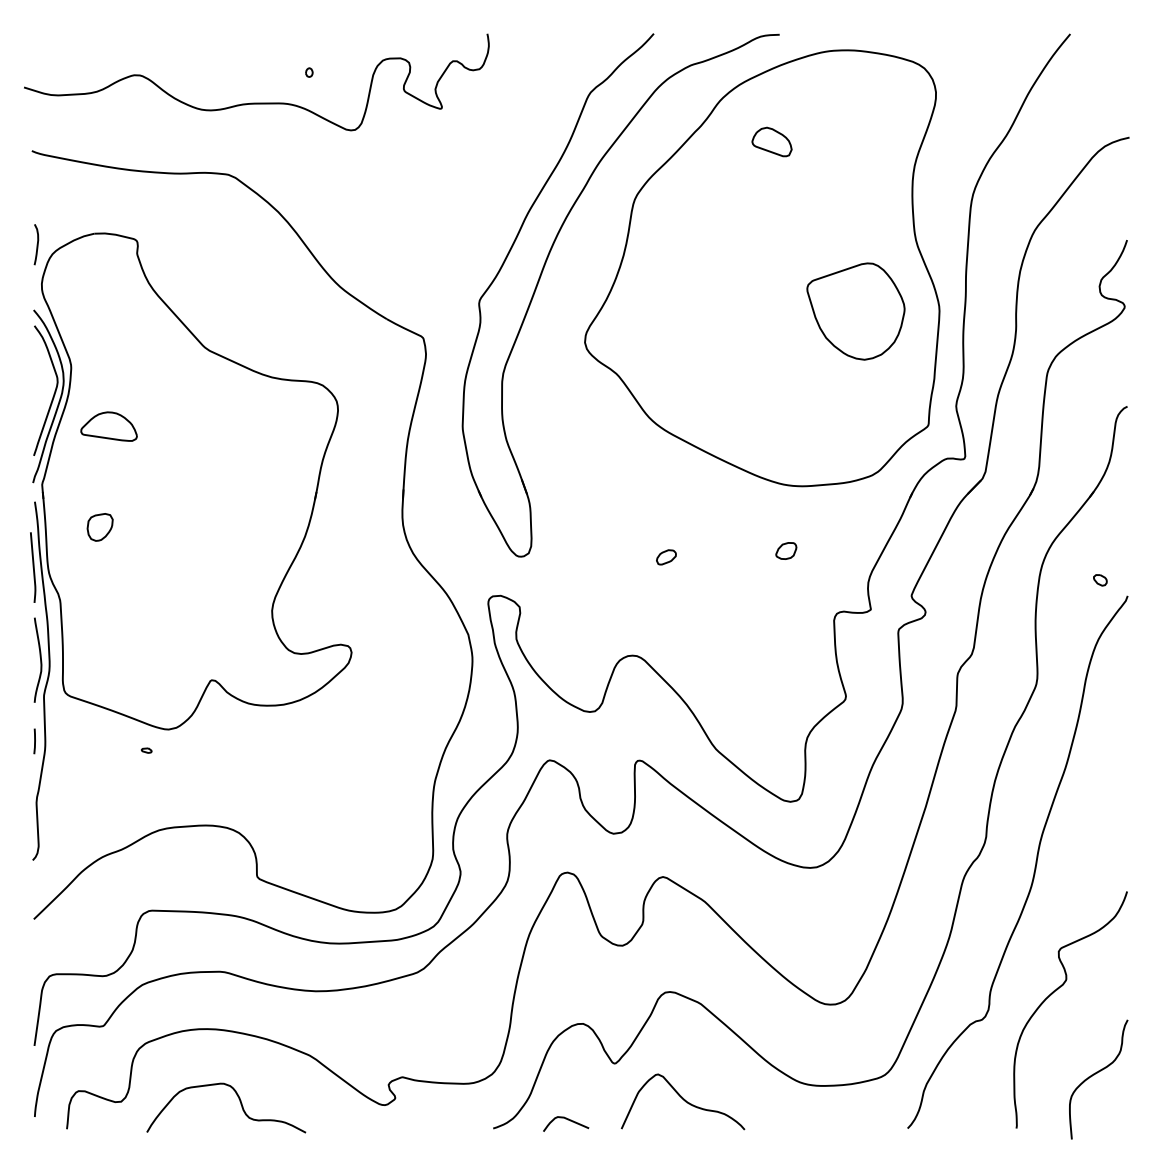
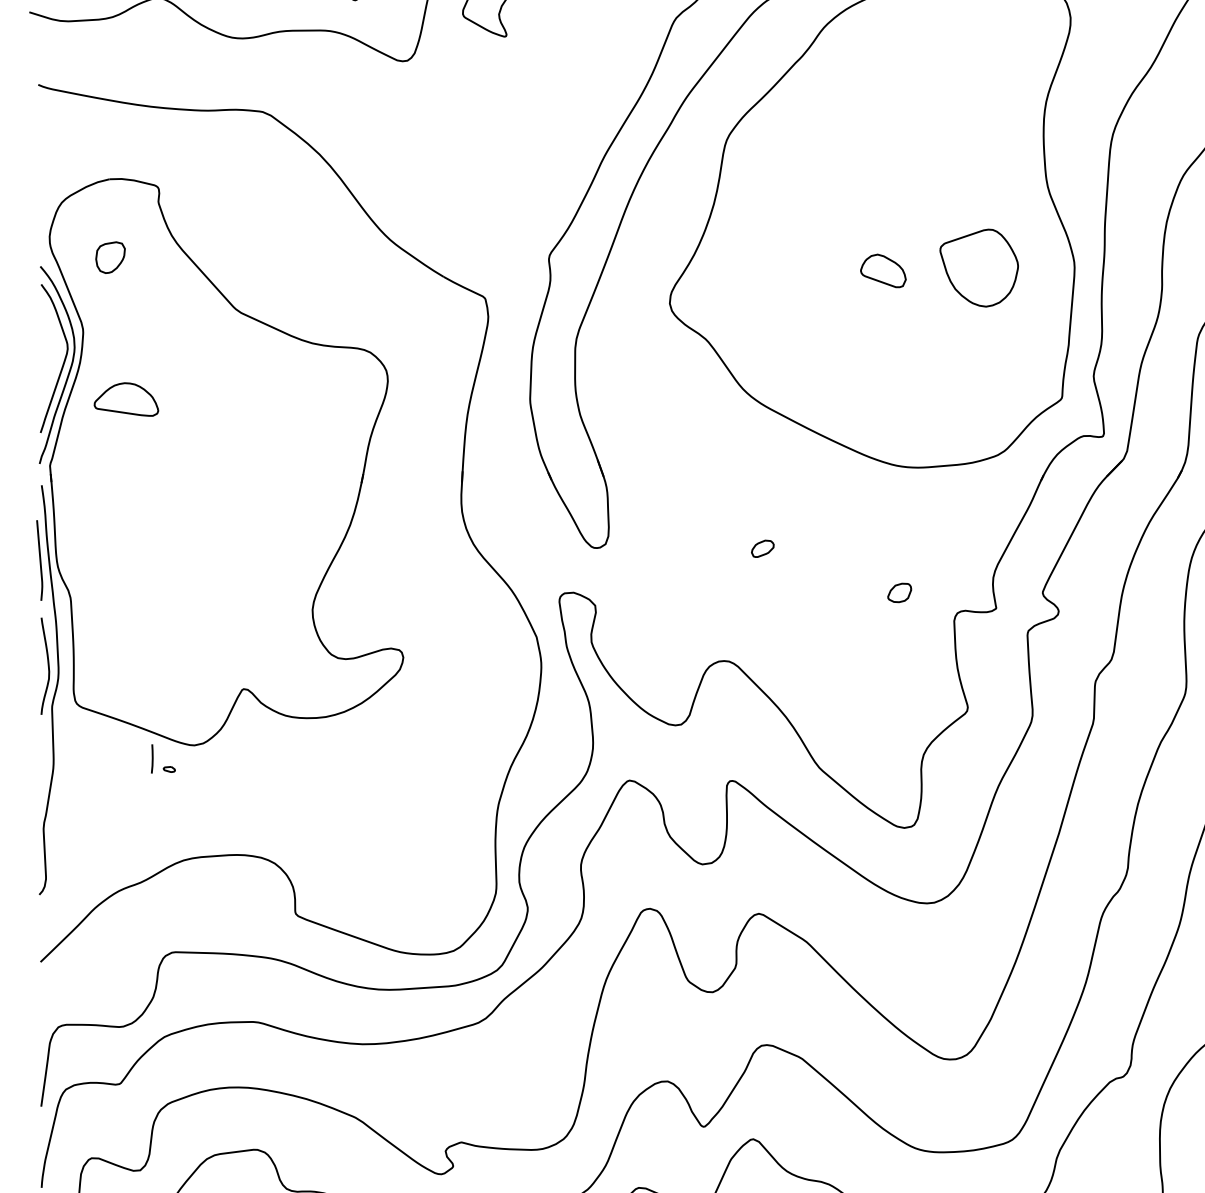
part: (771, 141) -> (882, 270), moved
curve: (36, 244) -> (43, 191), removed
part: (855, 311) -> (978, 268), size x0.7
part: (99, 527) -> (109, 257), moved
part: (786, 550) -> (899, 592), moved
line: (34, 741) -> (152, 759), moved

